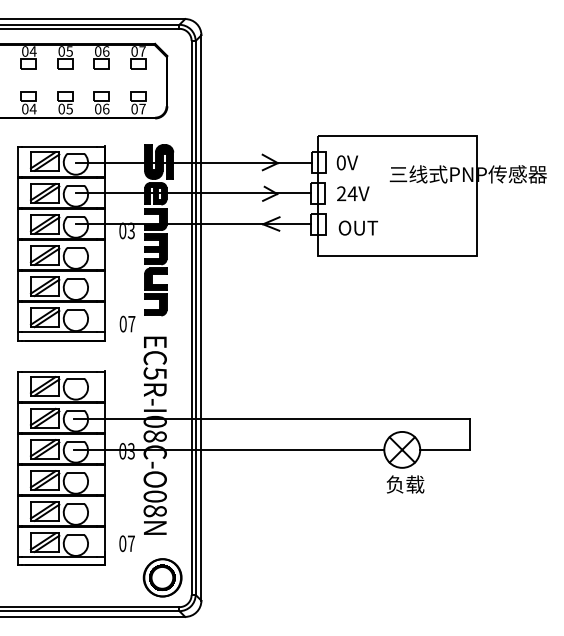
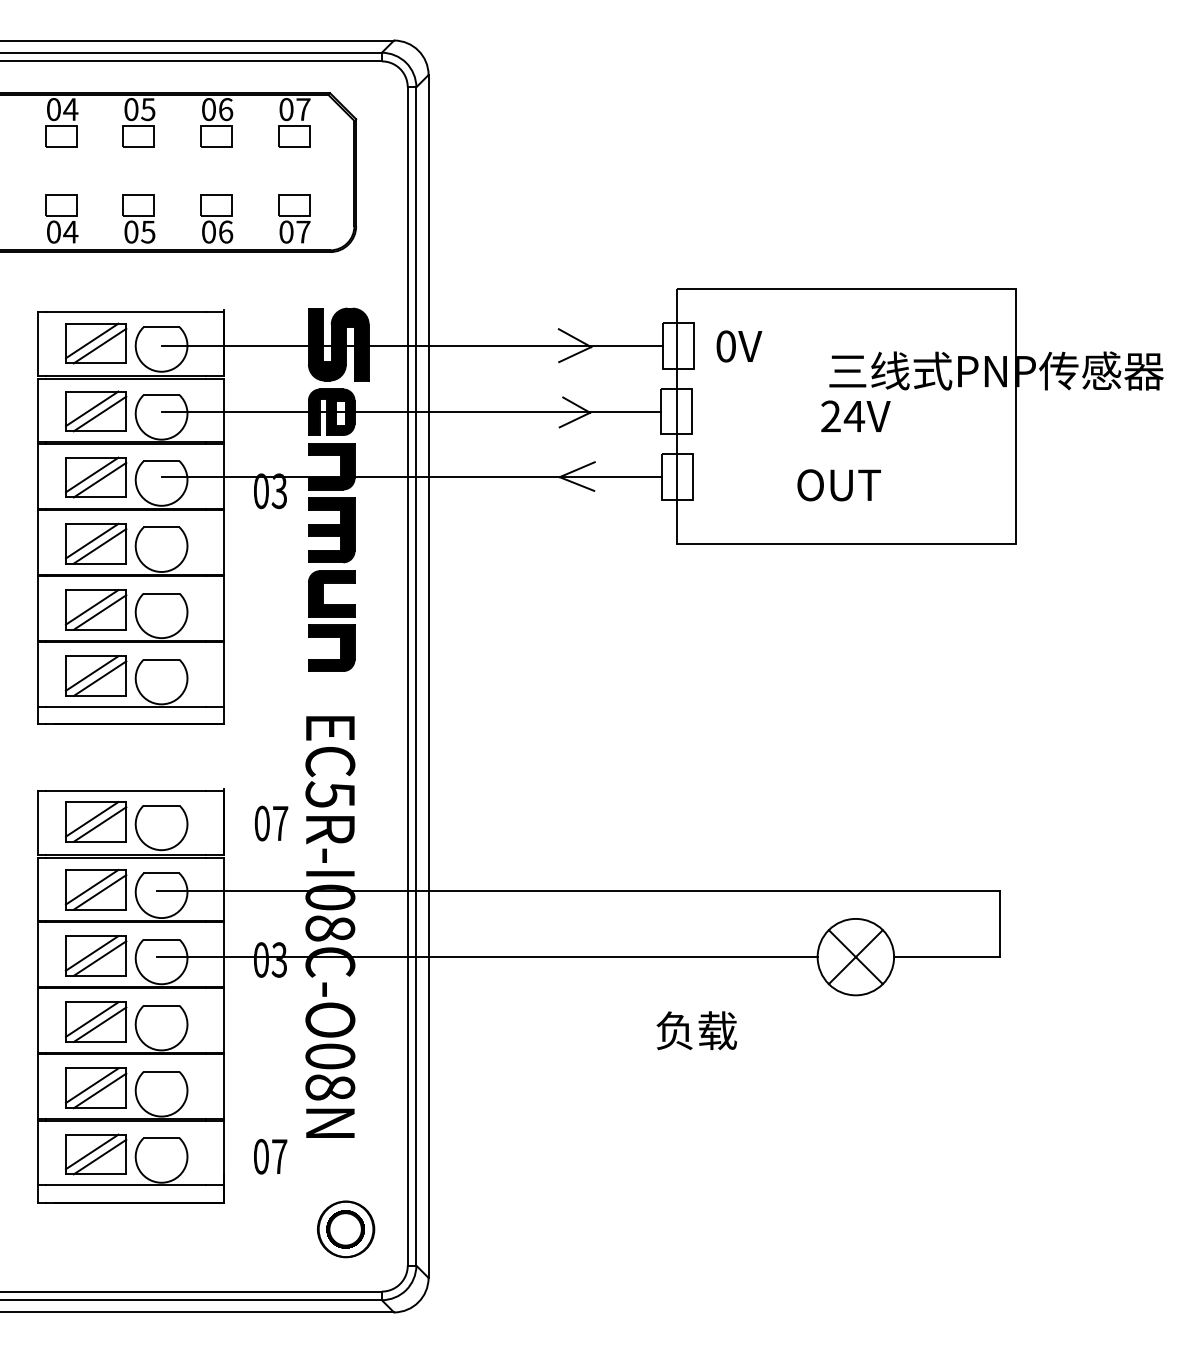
text: (353, 193) -> (856, 415), moved
text: (358, 227) -> (839, 483), moved
text: (127, 323) -> (271, 822), moved
text: (405, 484) -> (696, 1030), moved
part: (162, 577) -> (345, 1228), size x0.7

